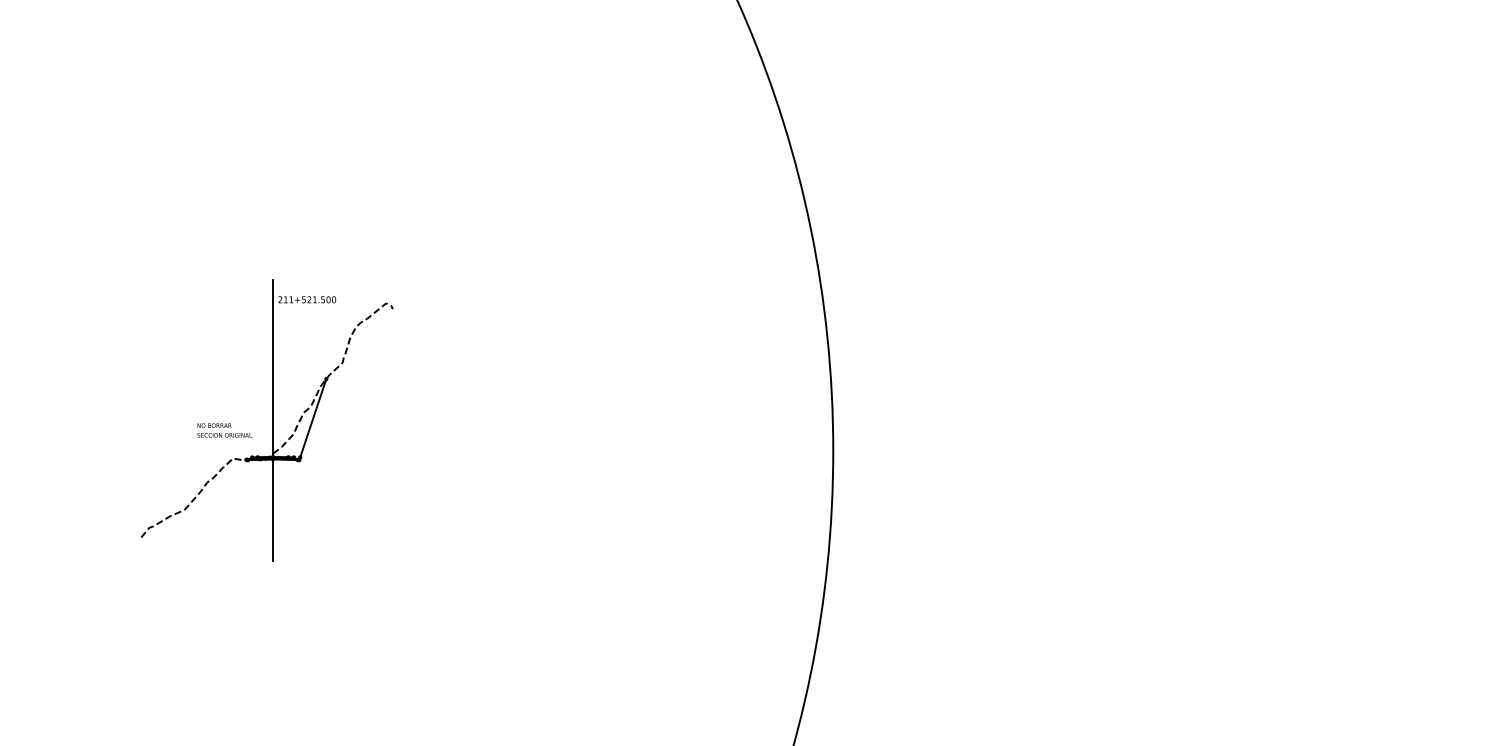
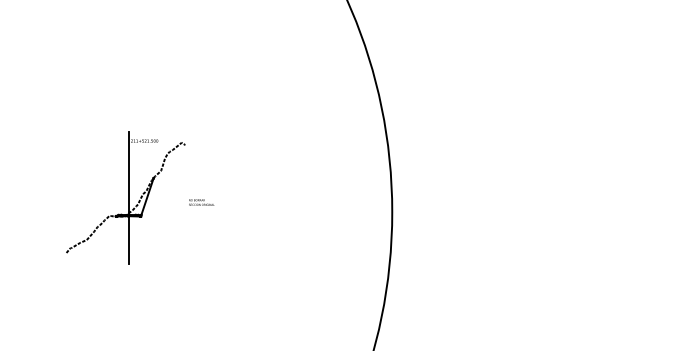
text: (224, 430) -> (201, 202), moved

